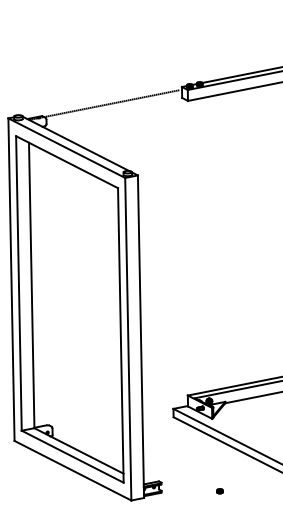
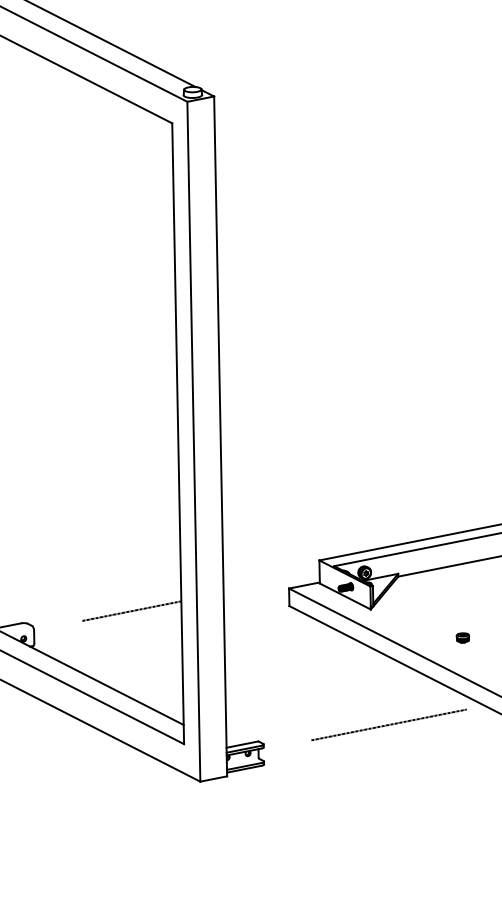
line: (98, 419) -> (131, 610), added
line: (220, 473) -> (388, 724), added
part: (219, 491) -> (461, 638), moved

